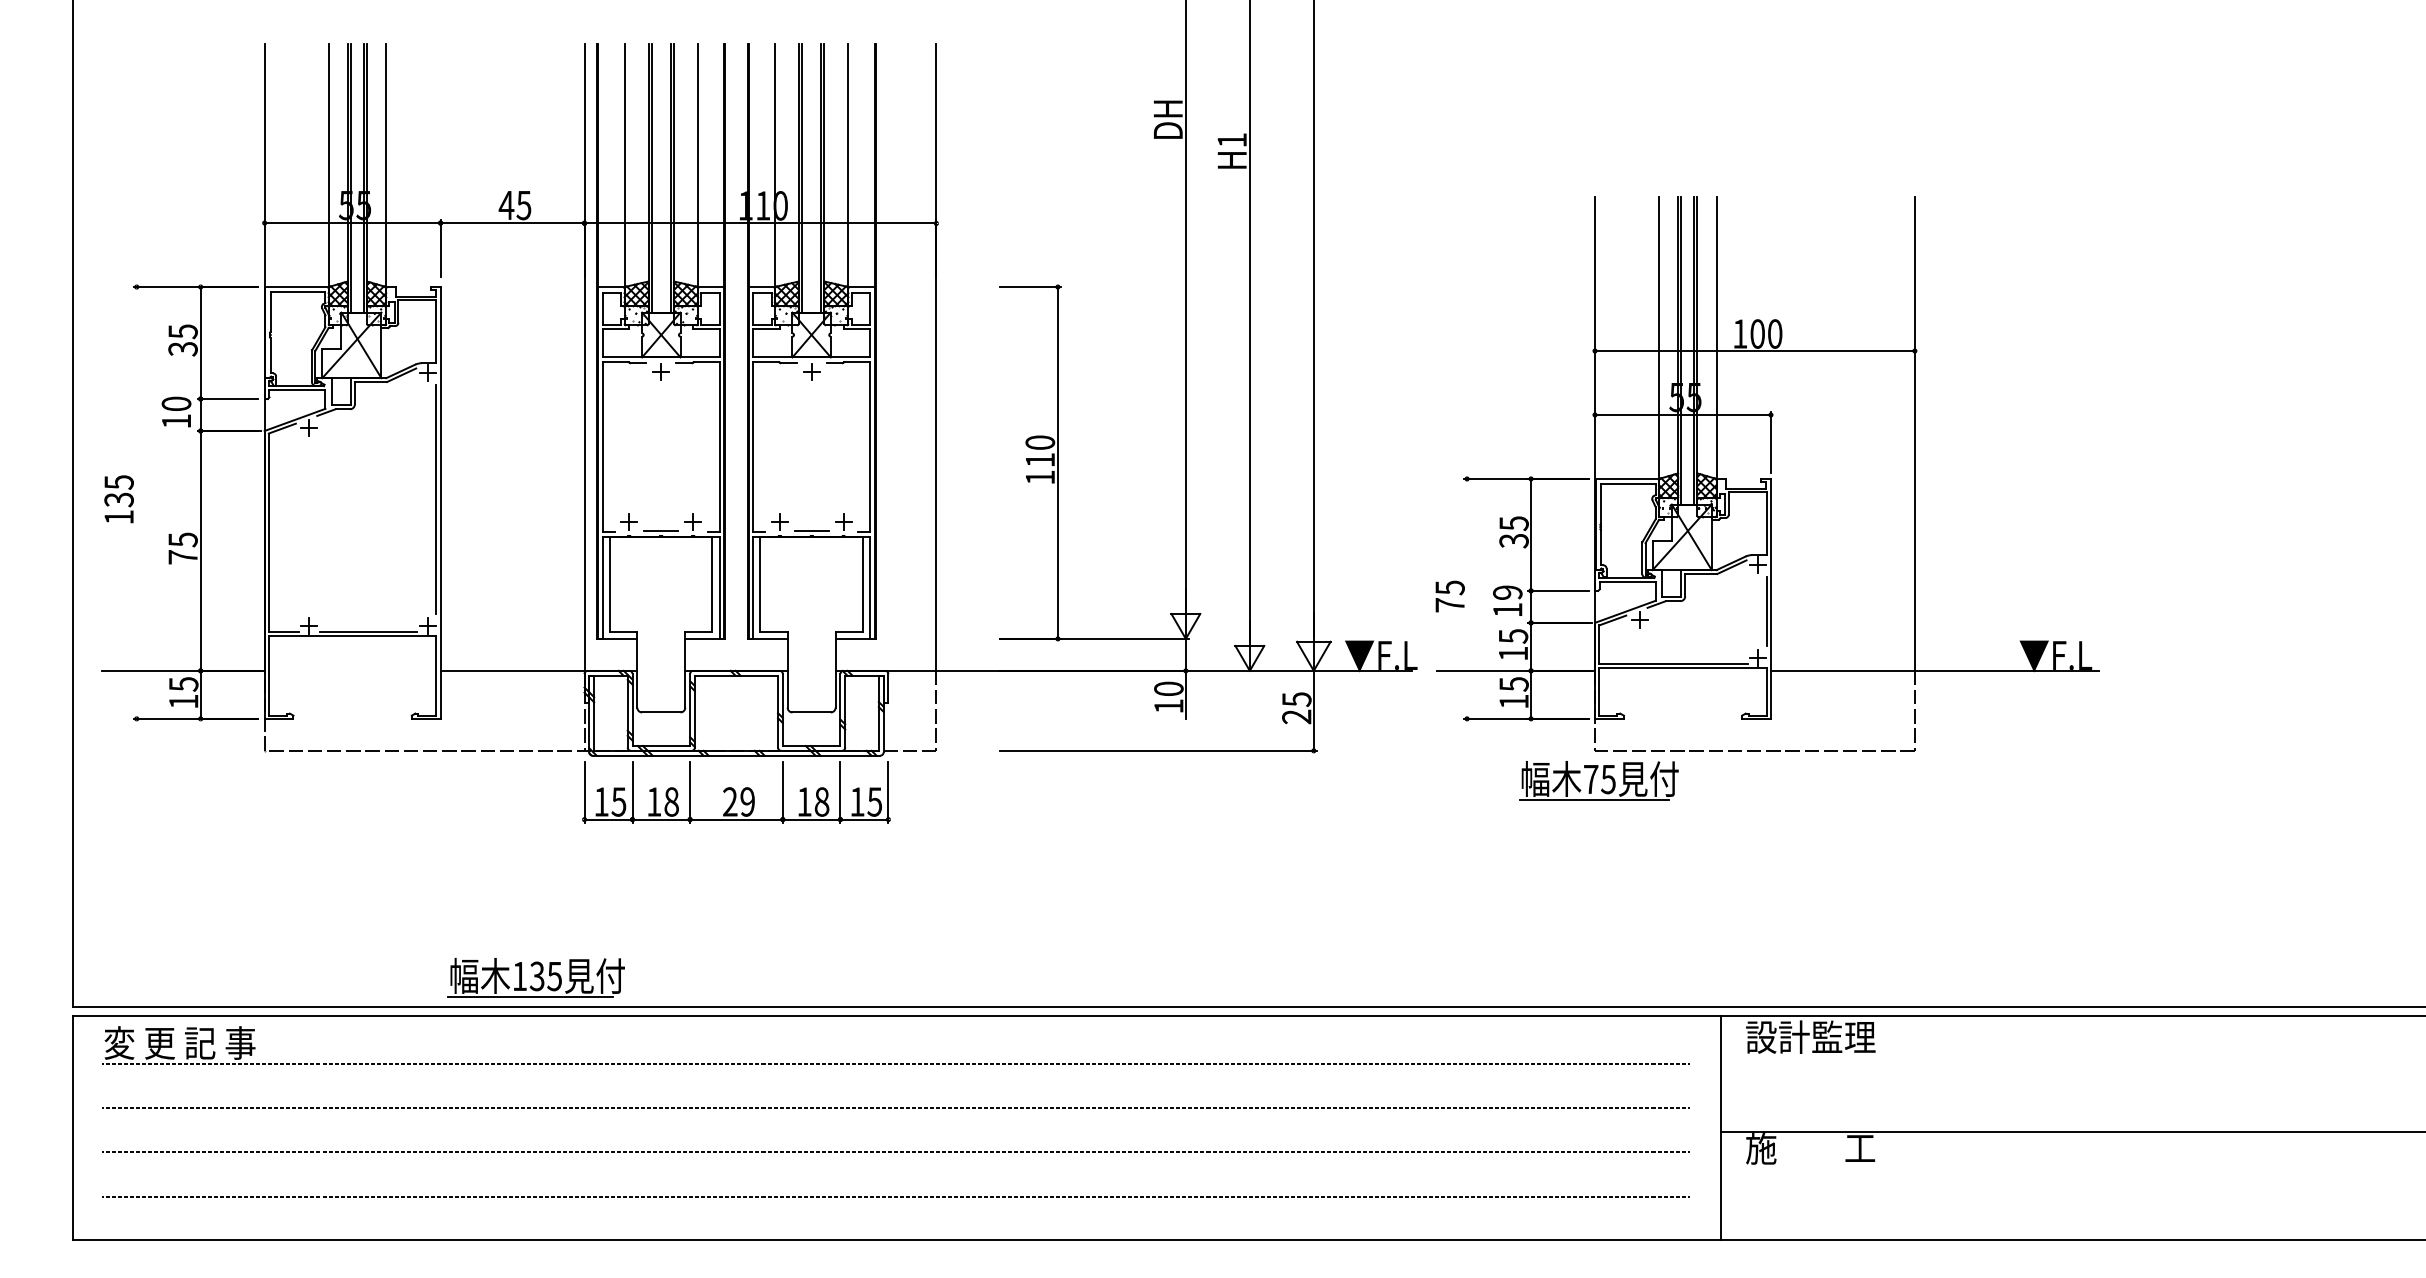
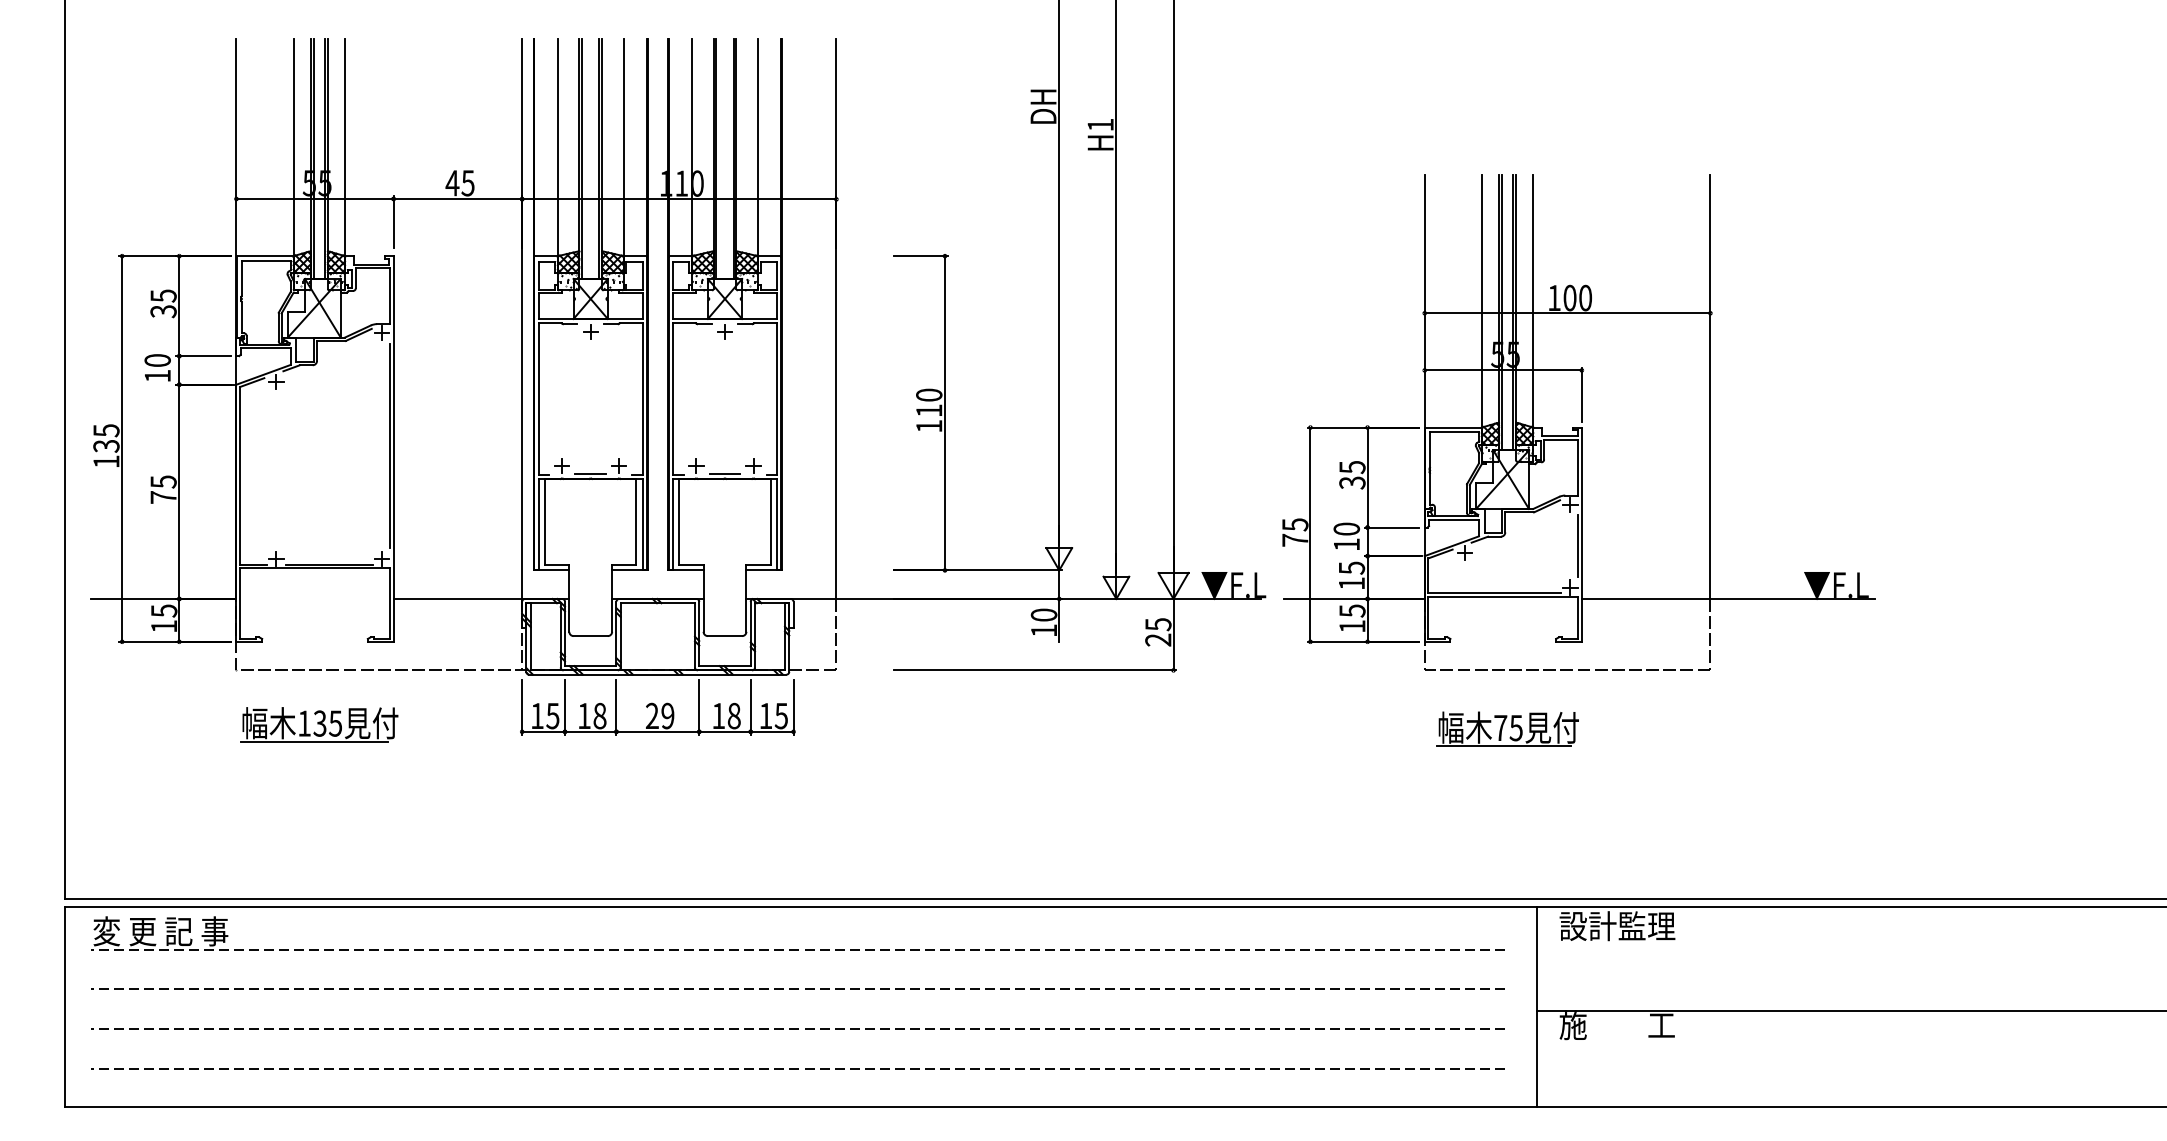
line: (136, 502) -> (121, 448), added
text: (1507, 592) -> (1346, 528), 19 -> 10
line: (1467, 598) -> (1310, 534), added
part: (1598, 780) -> (1507, 729), moved
part: (535, 977) -> (318, 724), moved

